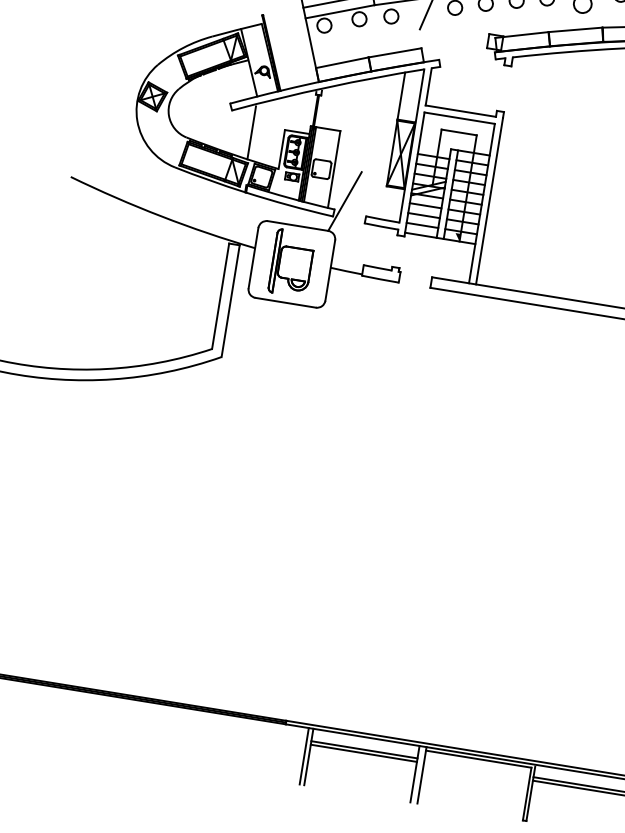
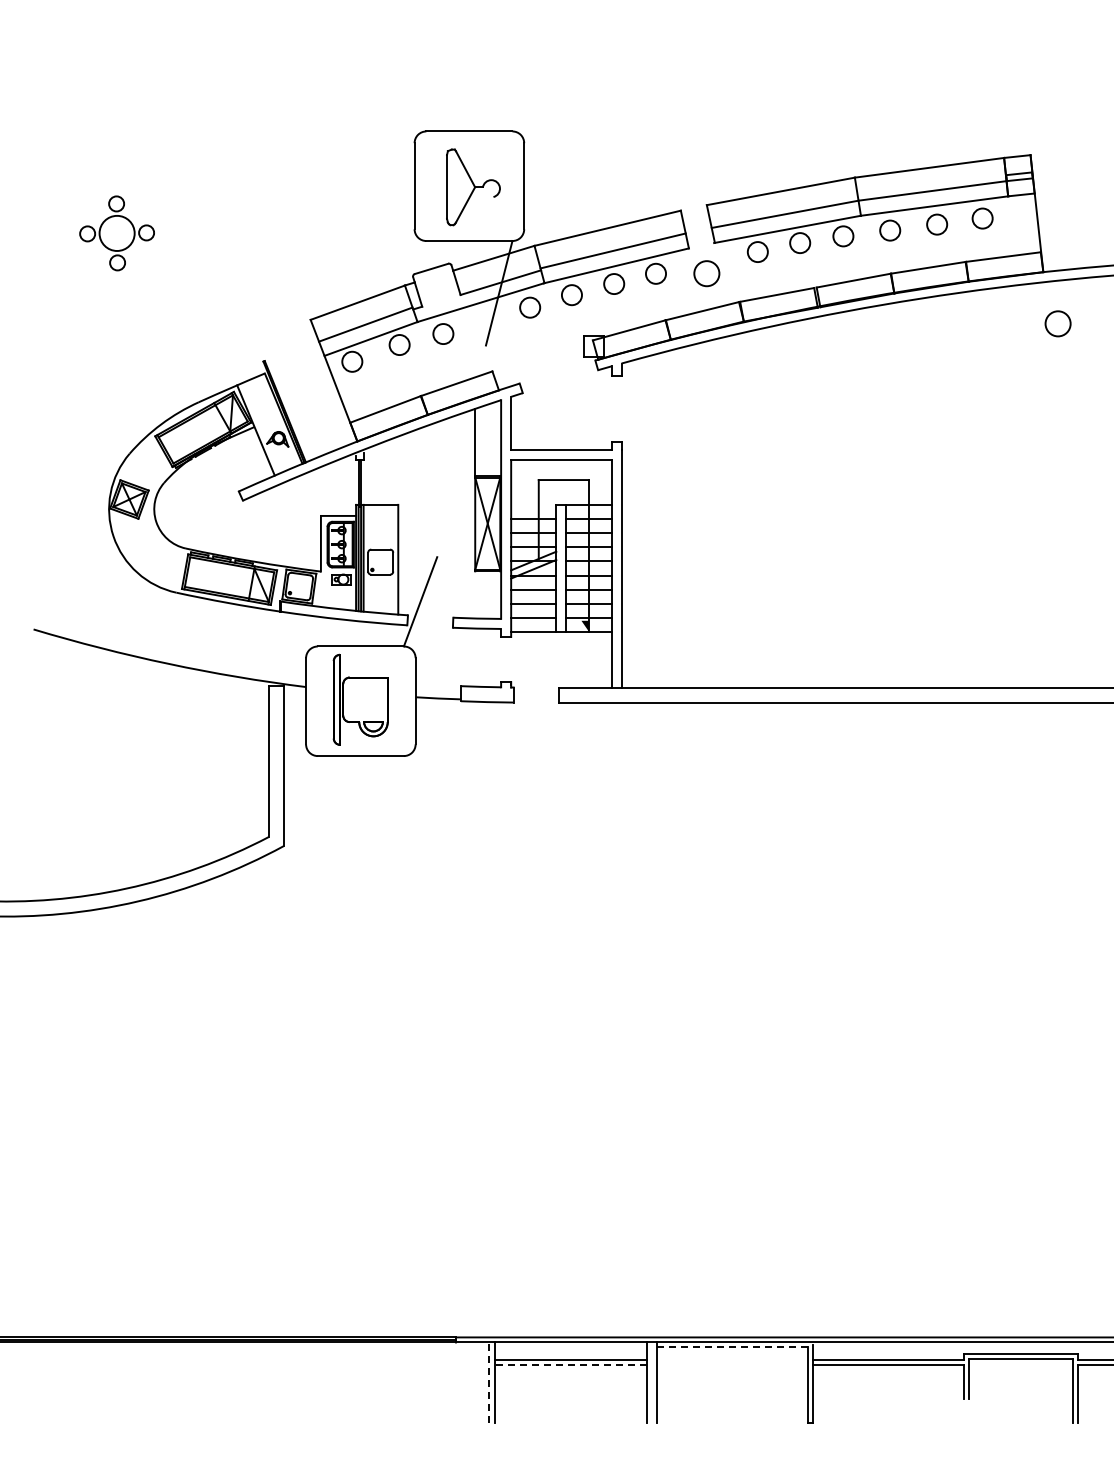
line: (251, 132) -> (275, 527), removed
line: (364, 753) -> (571, 1365), solid -> dashed
line: (304, 756) -> (488, 1382), solid -> dashed
line: (478, 759) -> (732, 1347), solid -> dashed

